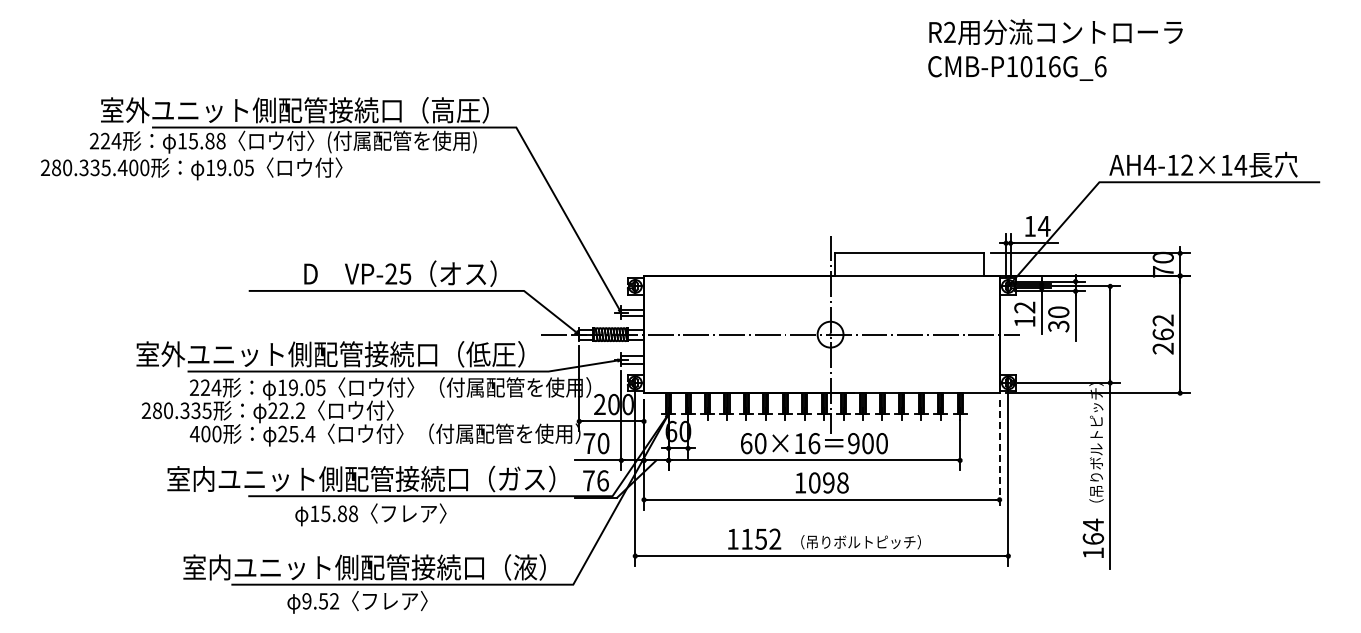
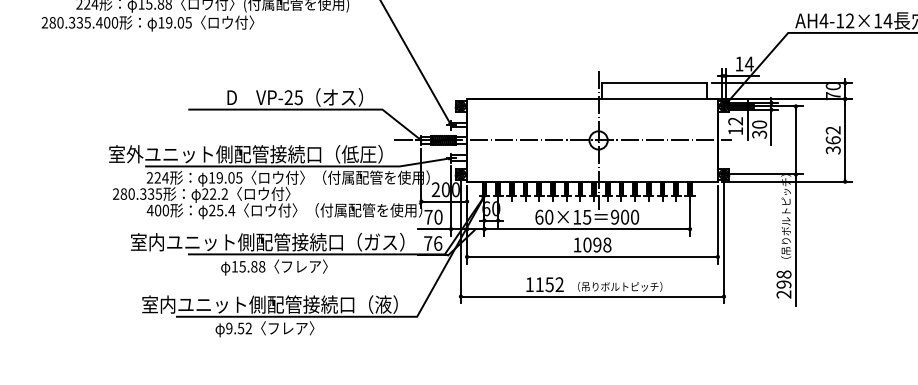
text: (1163, 348) -> (833, 150), 262 -> 362
text: (814, 443) -> (587, 217), 60×16 -> 60×15
line: (999, 454) -> (717, 224), dashed -> solid
text: (1093, 538) -> (784, 284), 164 -> 298

